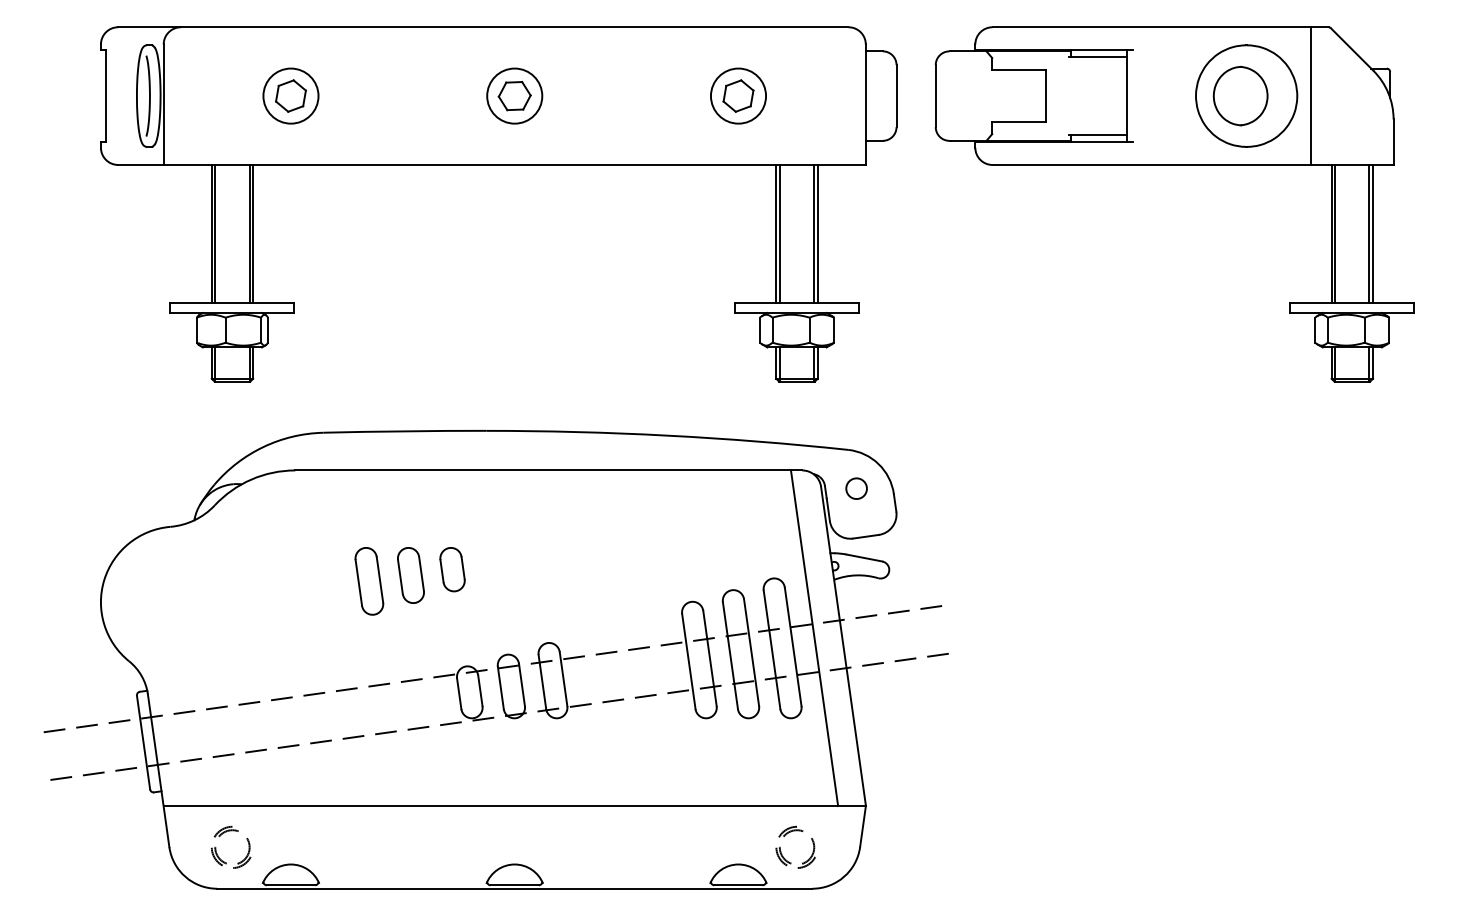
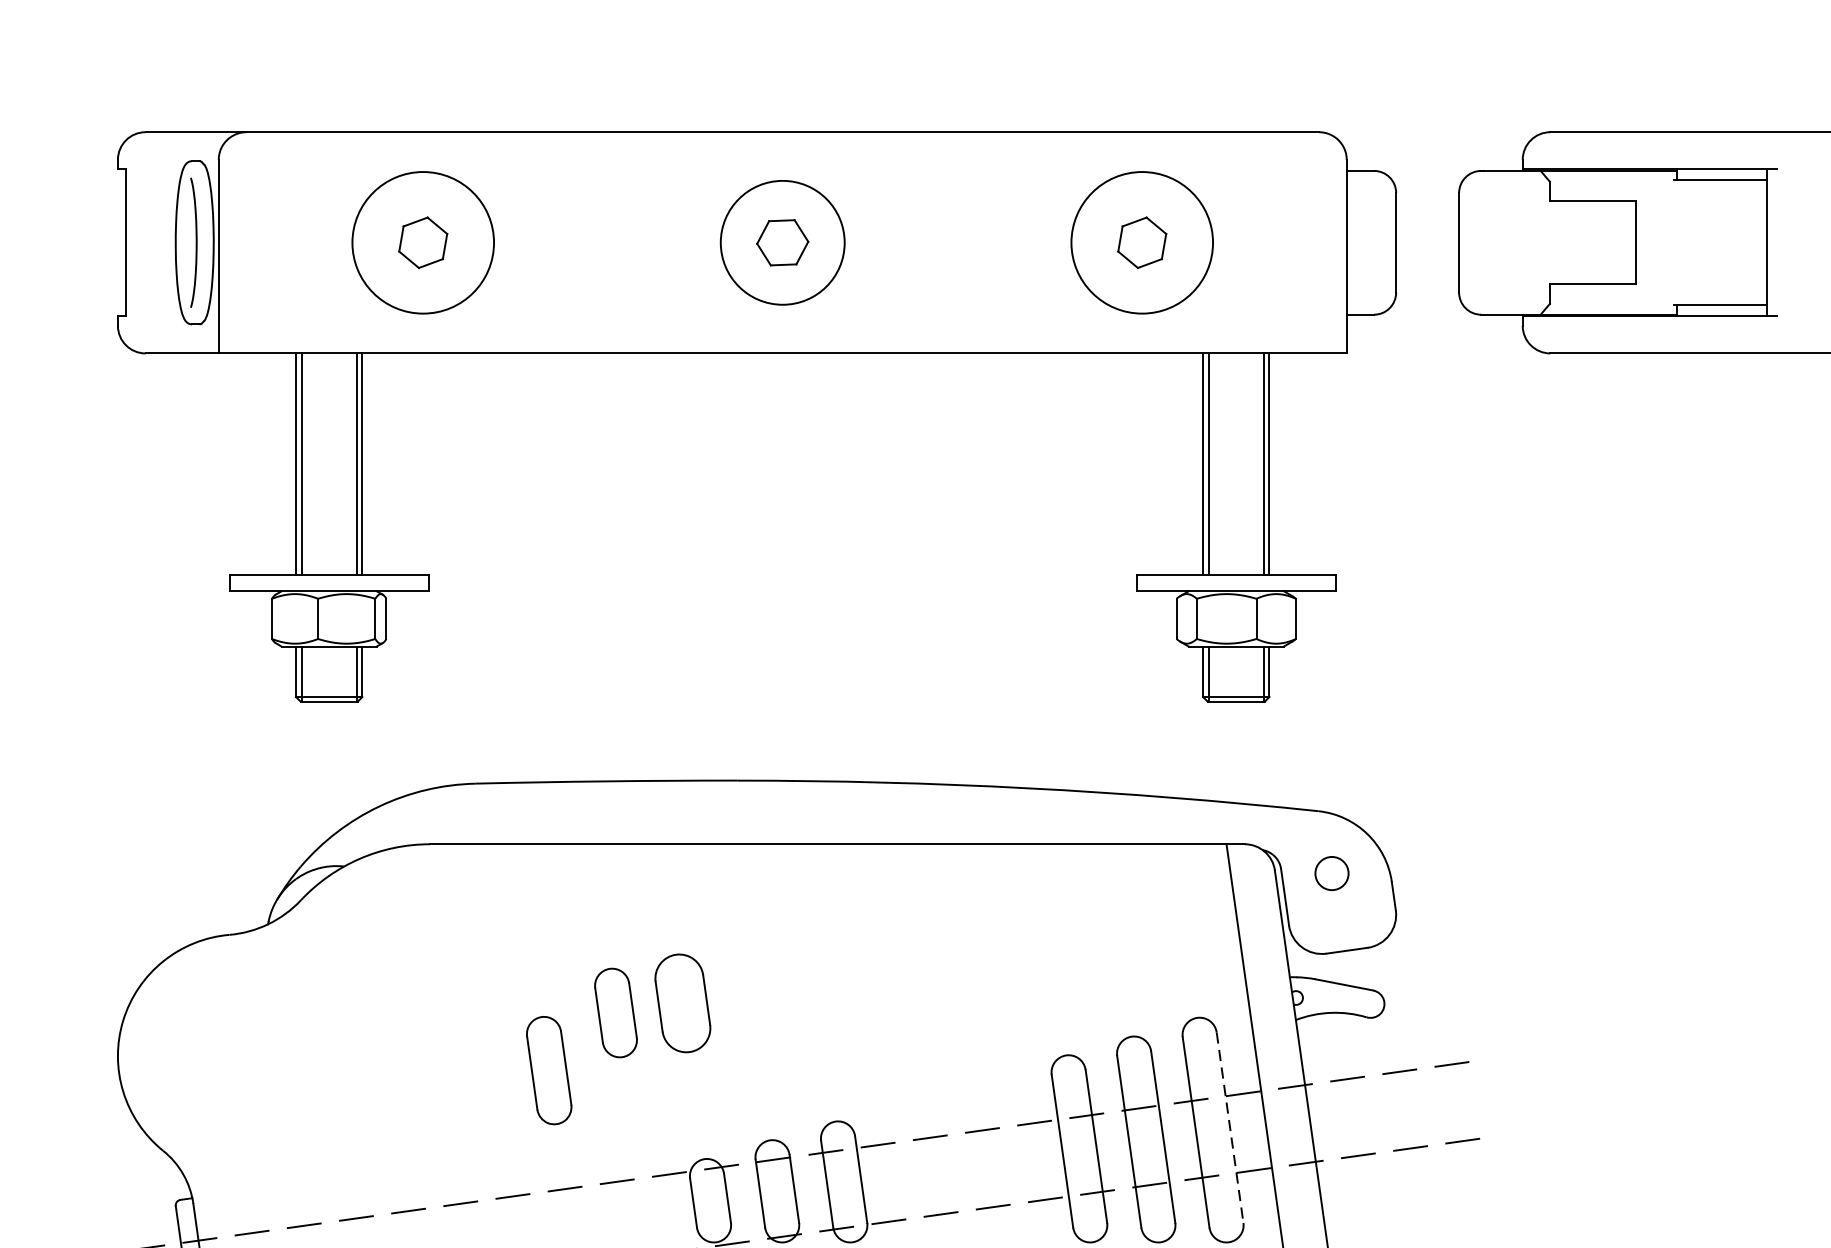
circle: (290, 95) -> (422, 241), size x1.6
circle: (514, 95) -> (782, 241), size x1.4
circle: (738, 95) -> (1142, 241), size x1.6
part: (452, 569) -> (682, 1003), size x1.4
part: (369, 581) -> (549, 1070), moved
line: (793, 646) -> (1230, 1127), solid -> dashed

